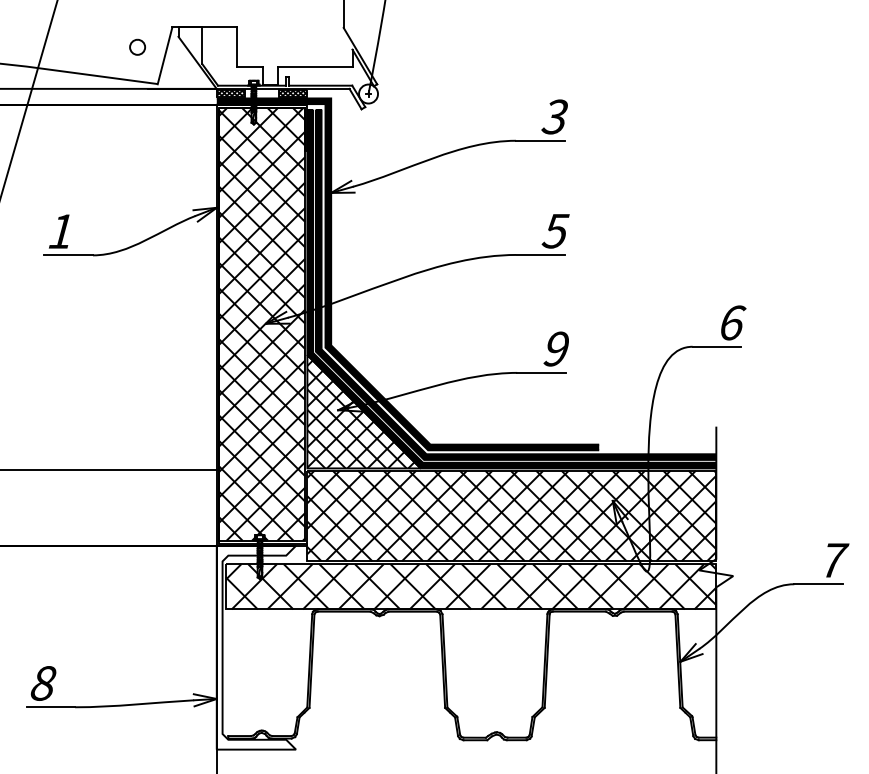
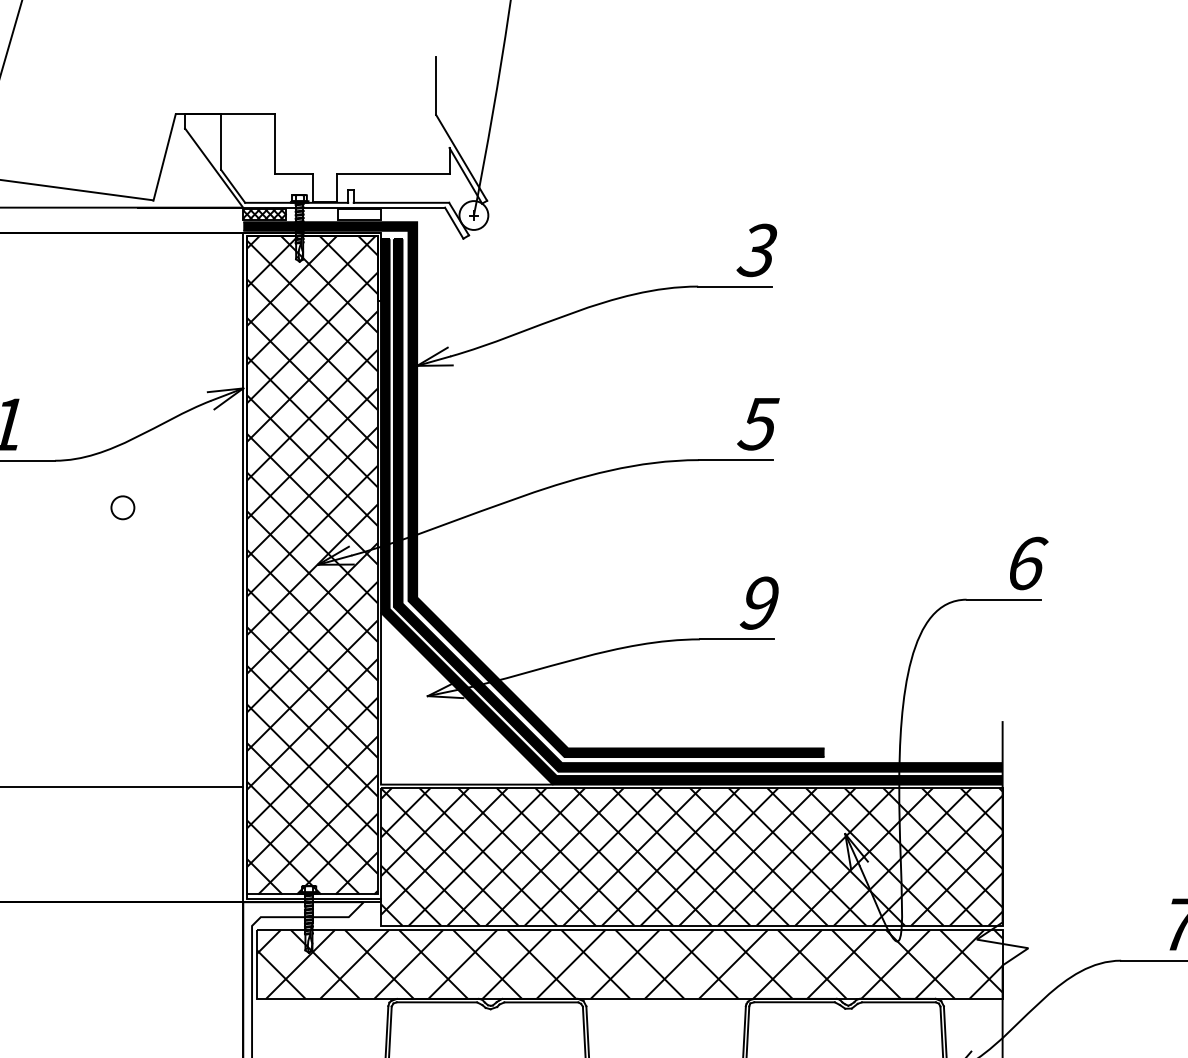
part: (137, 46) -> (122, 506), moved
hatch: (292, 93) -> (358, 214), removed
hatch: (360, 414) -> (461, 702), removed

